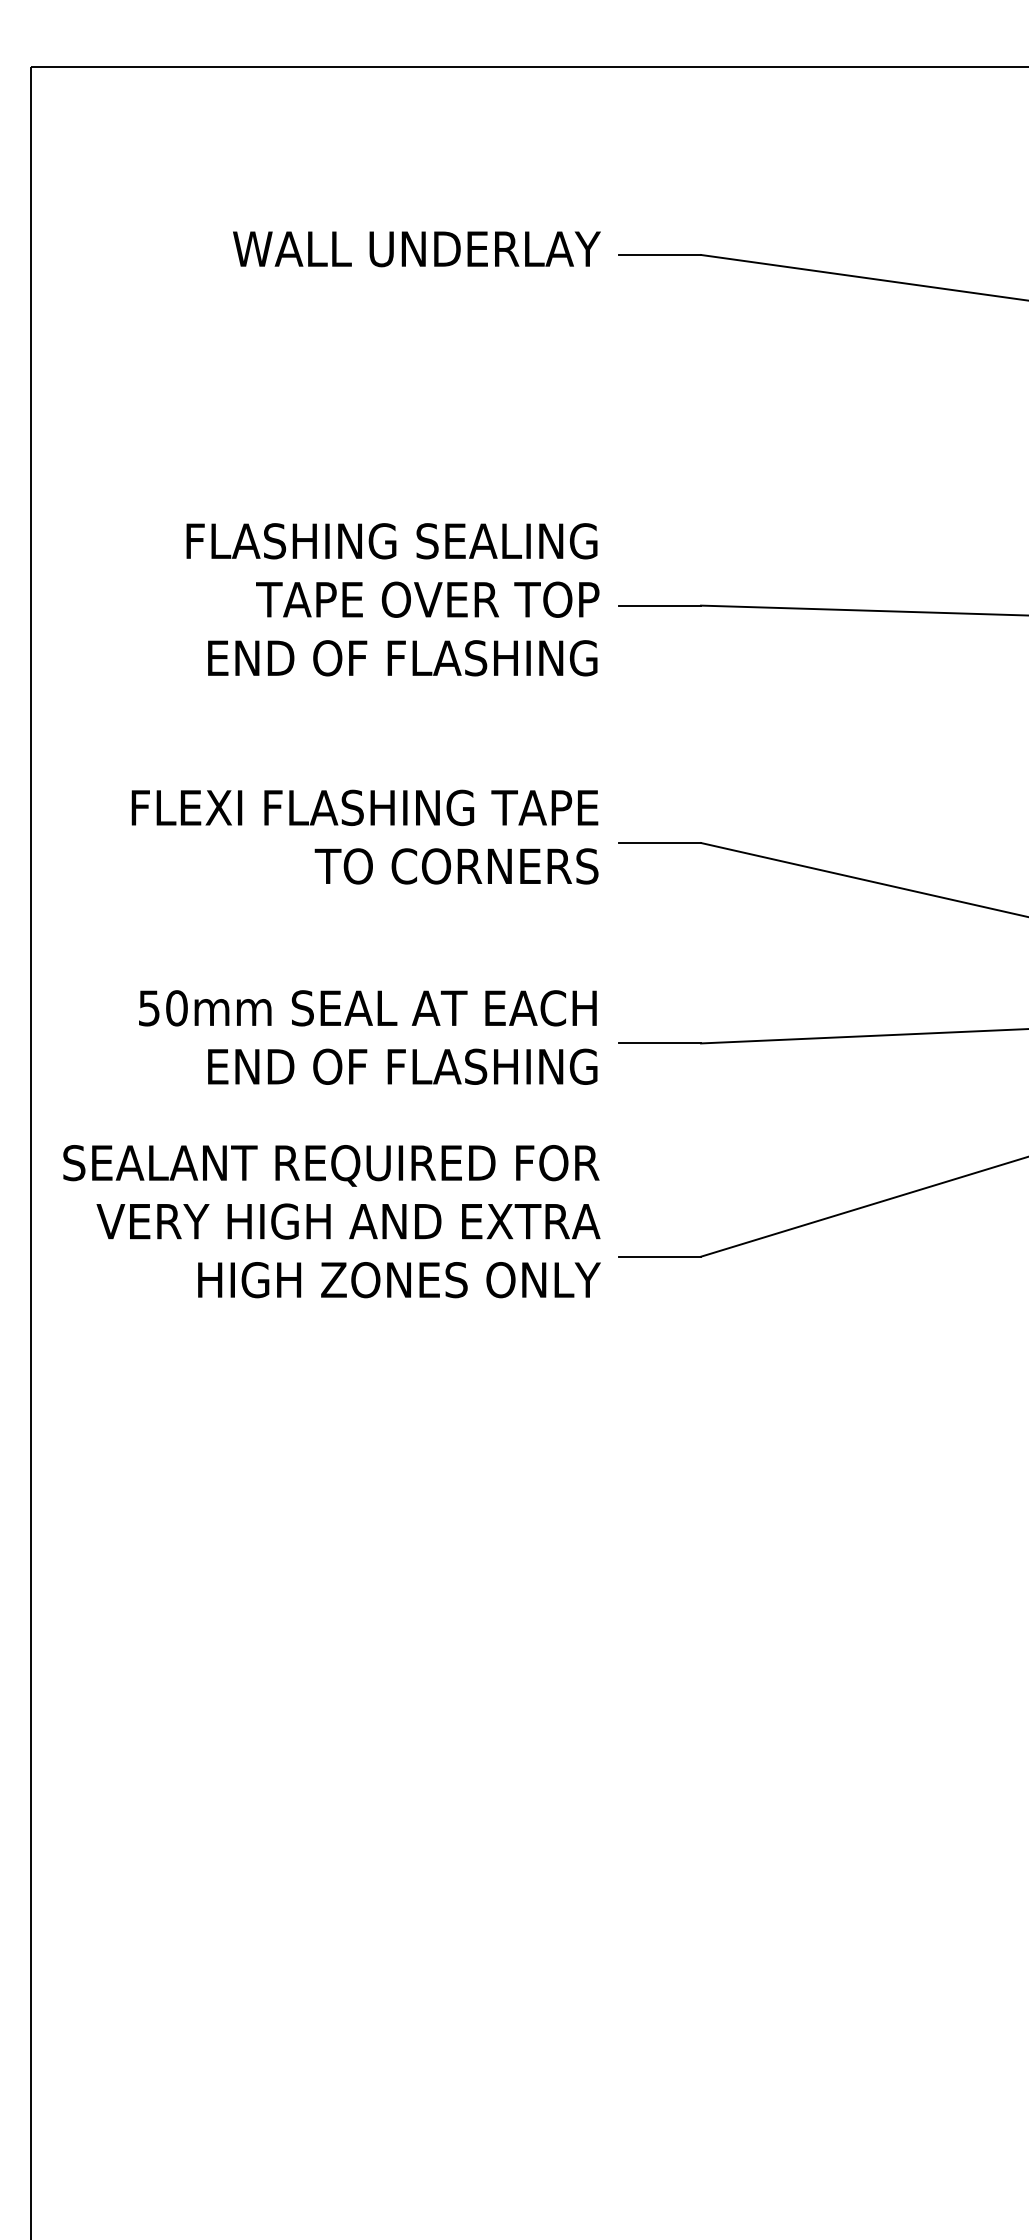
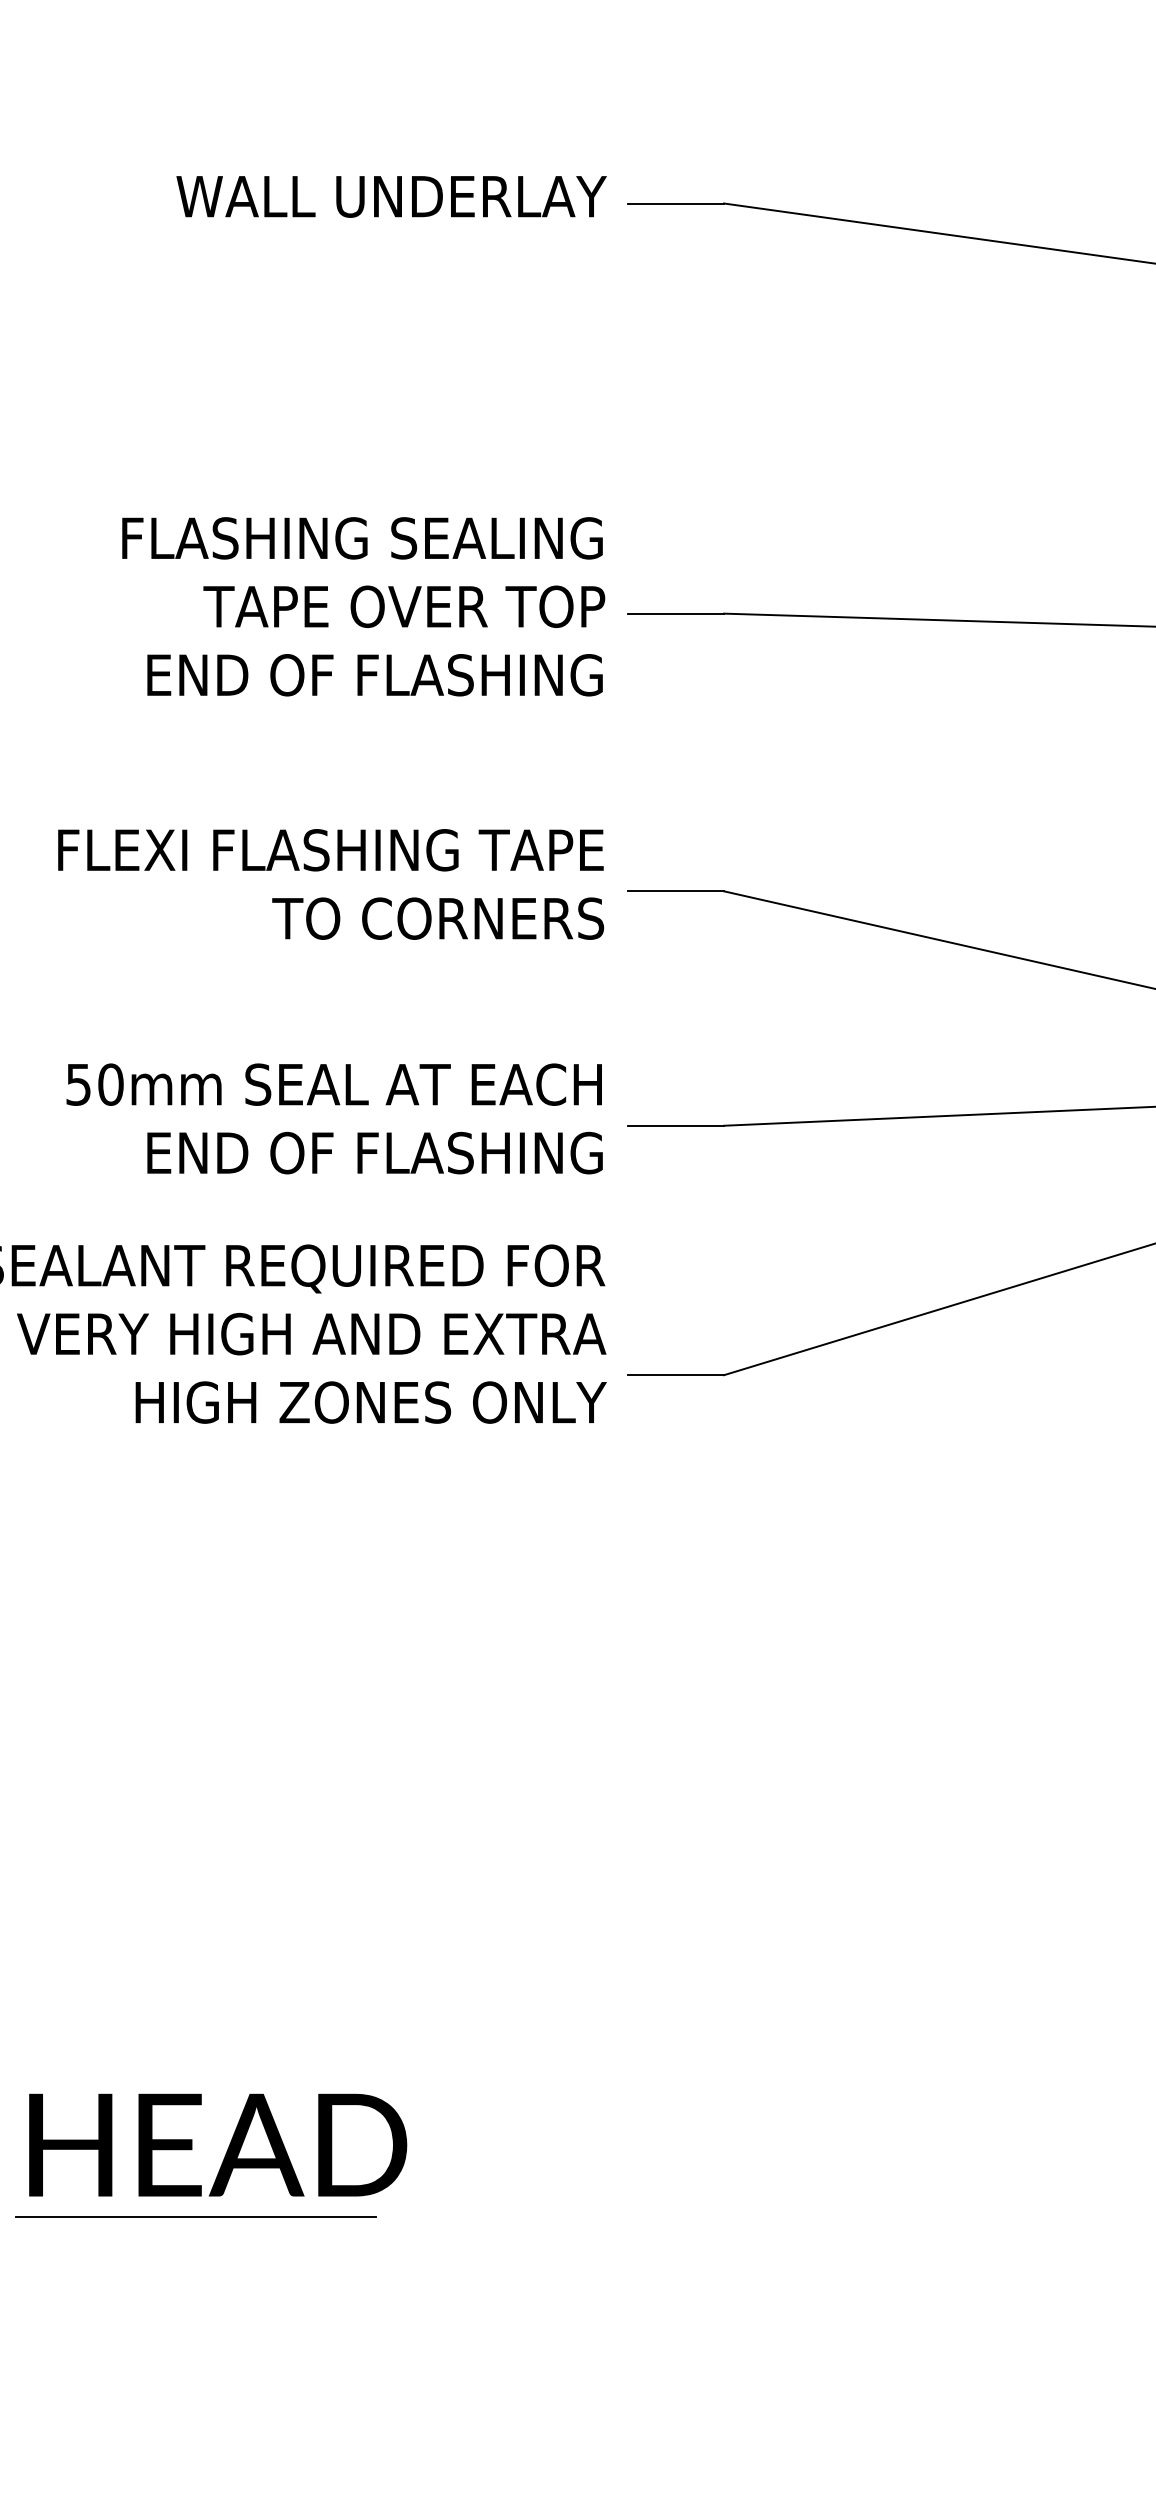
part: (273, 1925) -> (223, 2157), added

